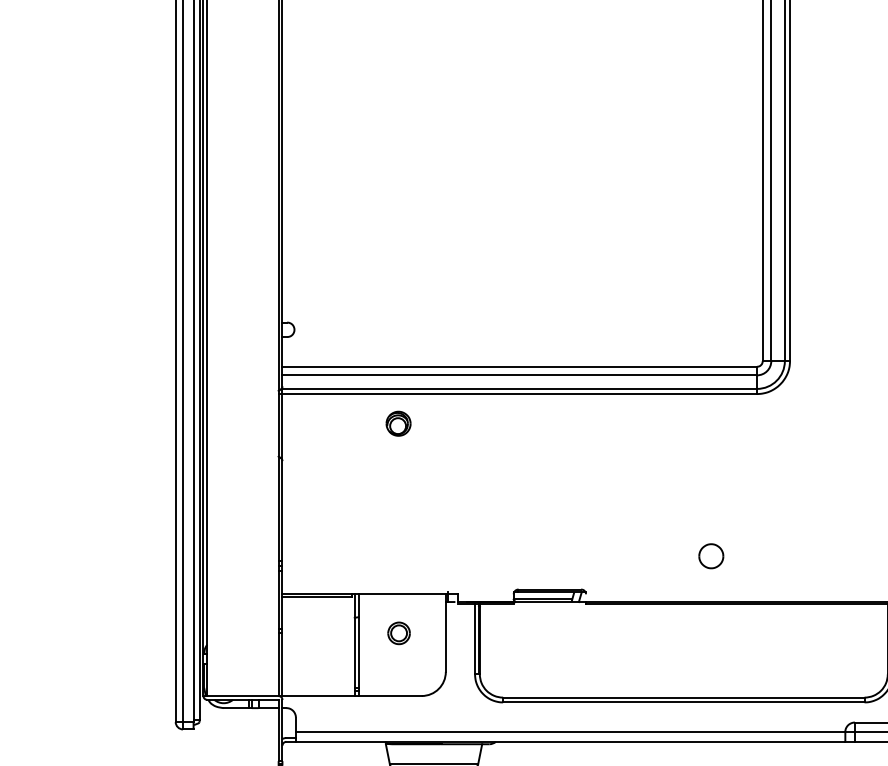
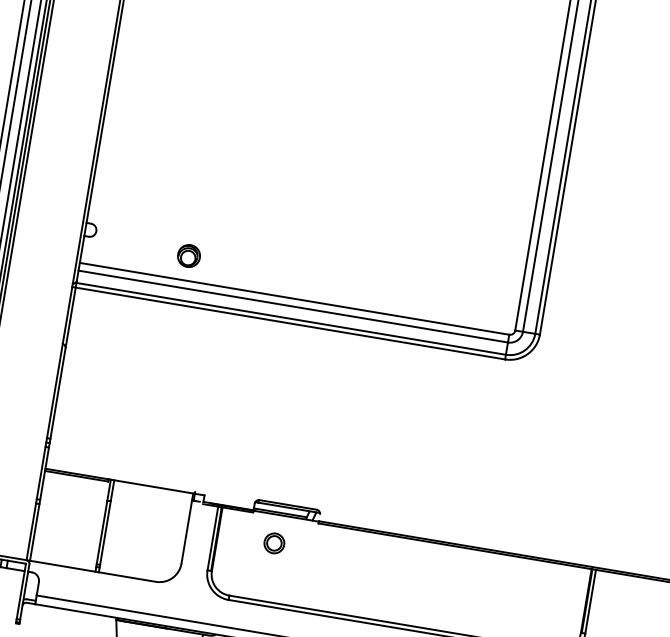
part: (398, 423) -> (188, 255), moved
part: (711, 556) -> (439, 499), removed
part: (398, 633) -> (273, 543), moved

